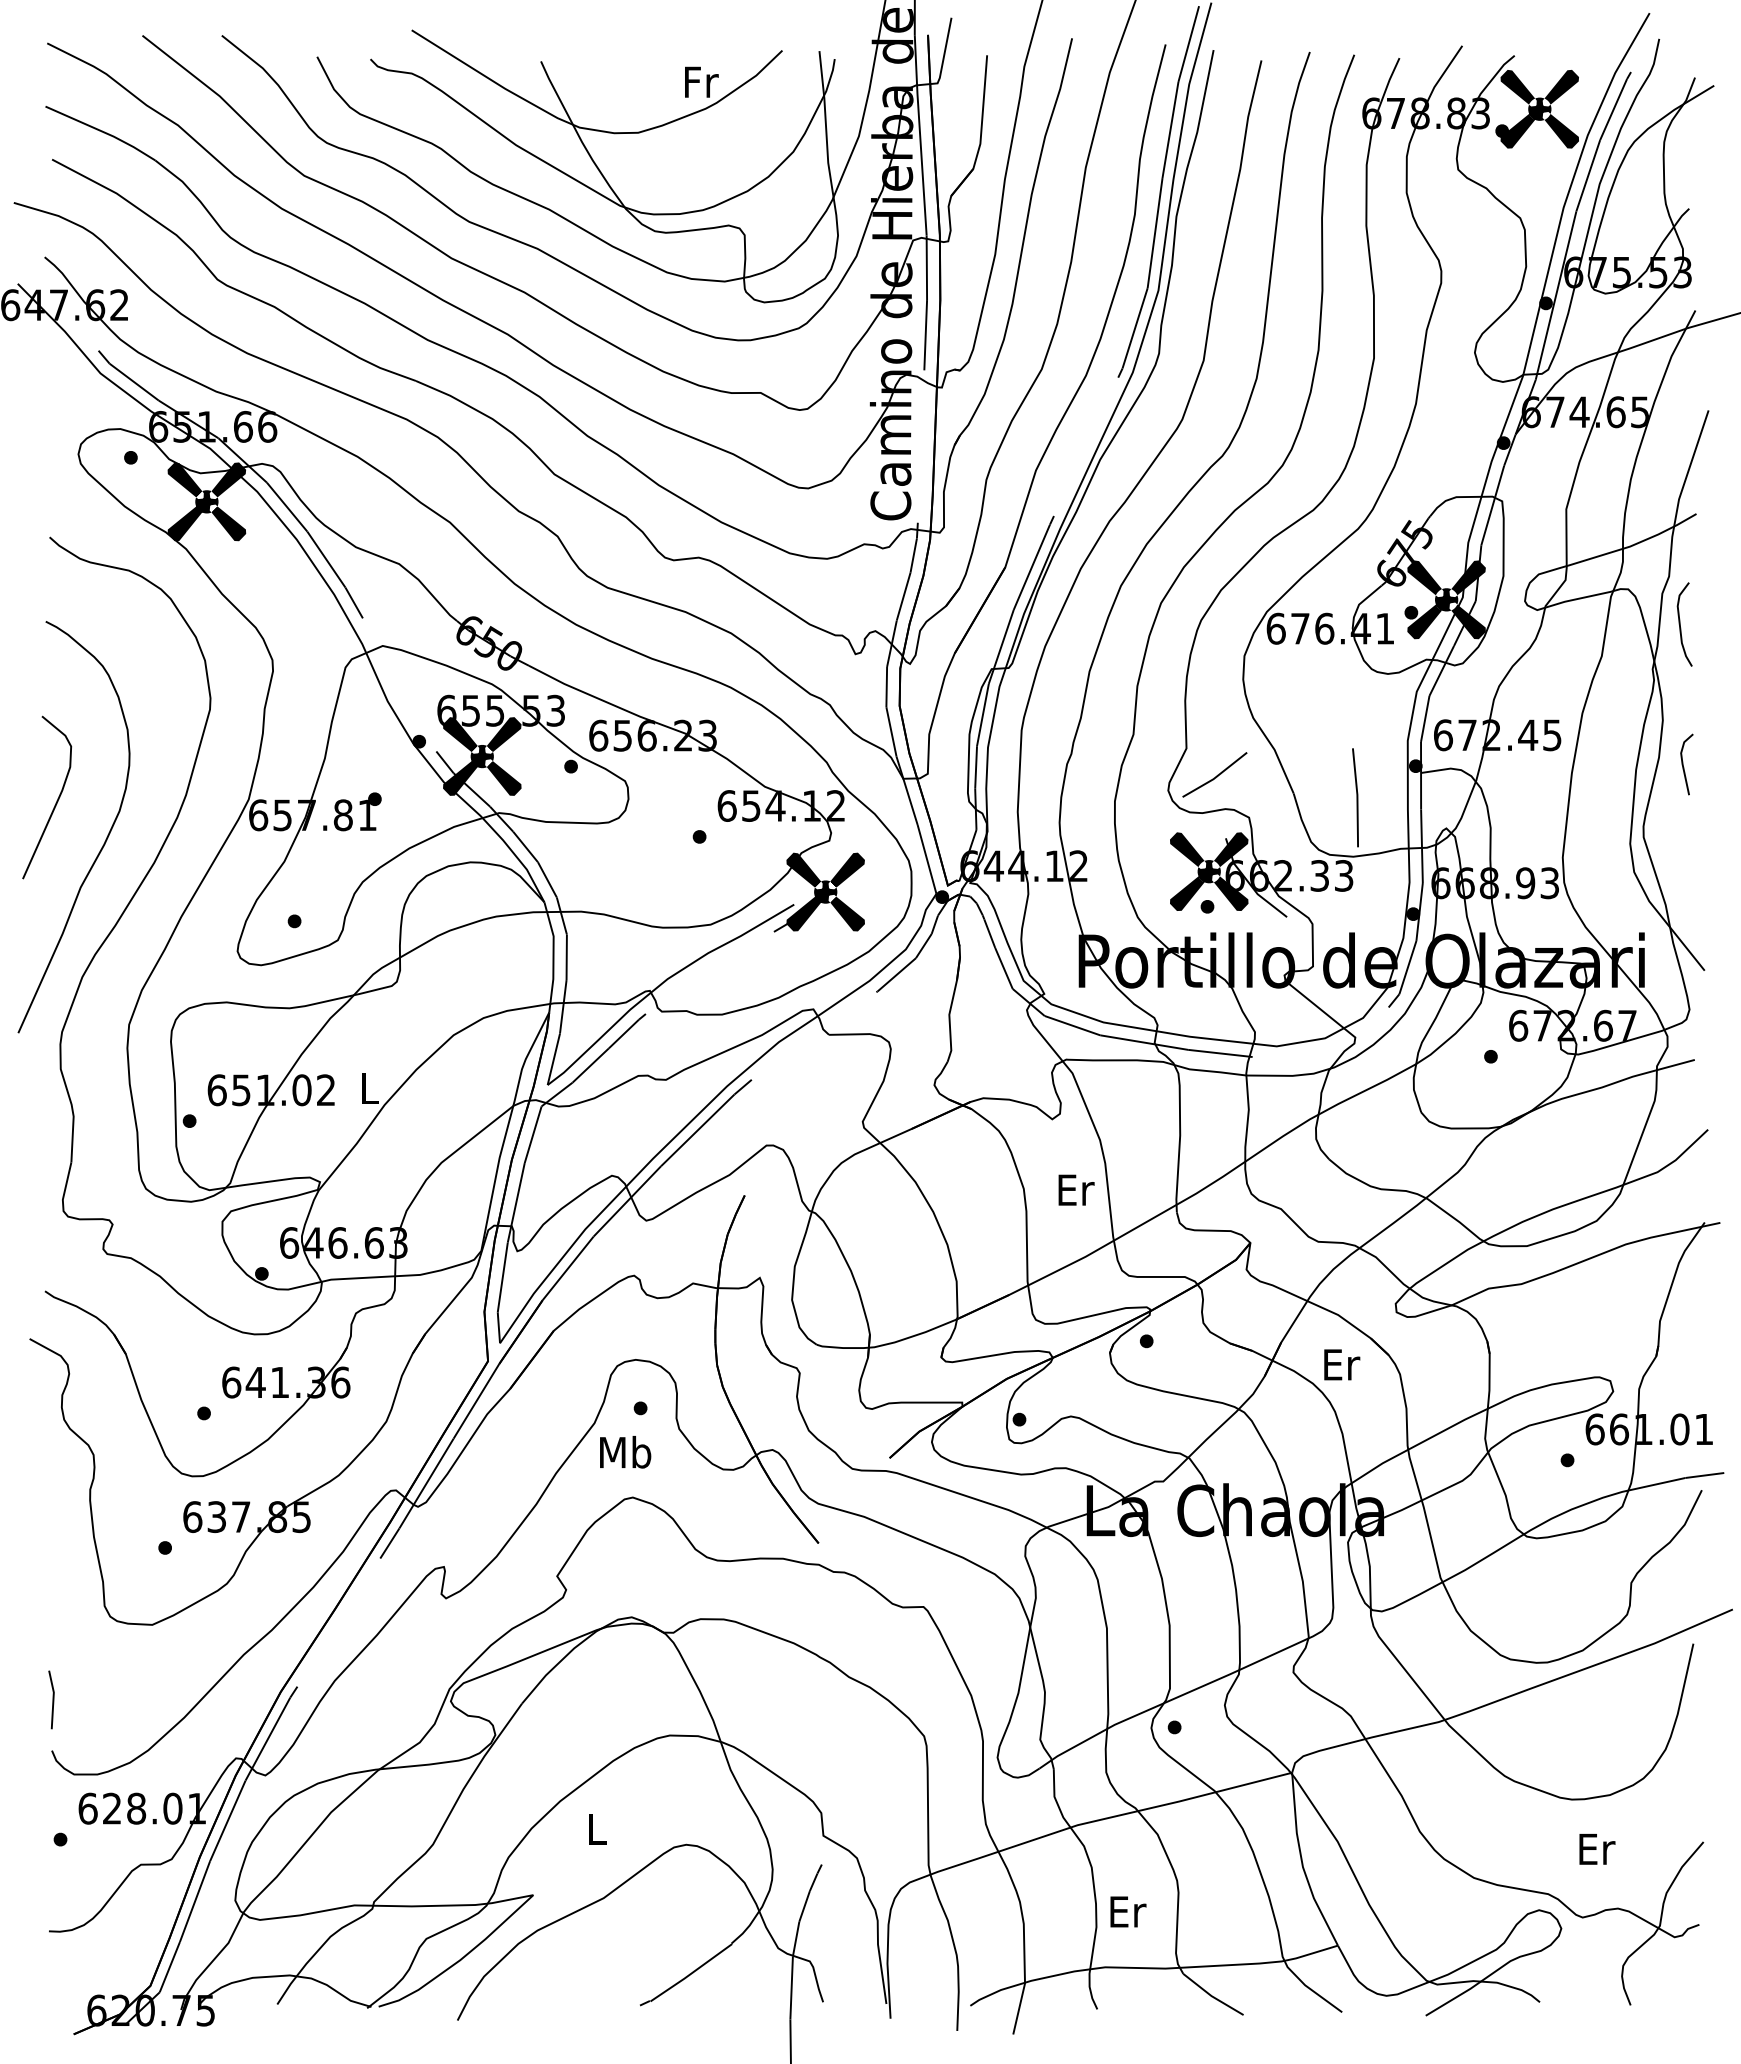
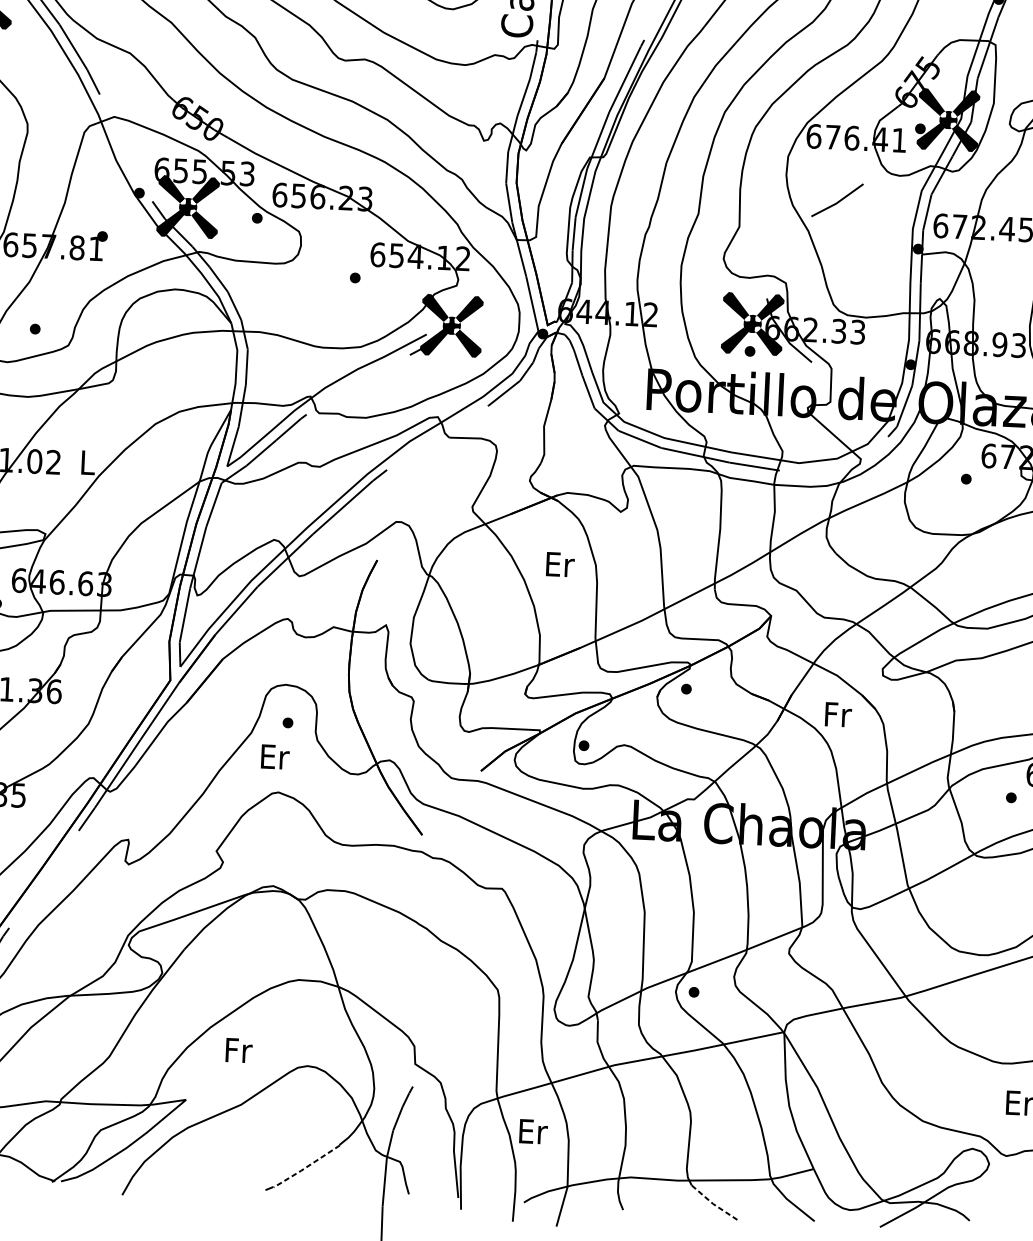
line: (1216, 775) -> (838, 200), moved
line: (1356, 797) -> (870, 271), removed
text: (1076, 1189) -> (560, 564), moved
text: (1342, 1364) -> (838, 714), Er -> Fr
text: (625, 1451) -> (274, 756), Mb -> Er
text: (597, 1828) -> (238, 1050), L -> Fr
text: (1128, 1911) -> (533, 1131), moved
line: (690, 1973) -> (306, 1166), solid -> dashed
line: (1211, 1996) -> (712, 1204), solid -> dashed

